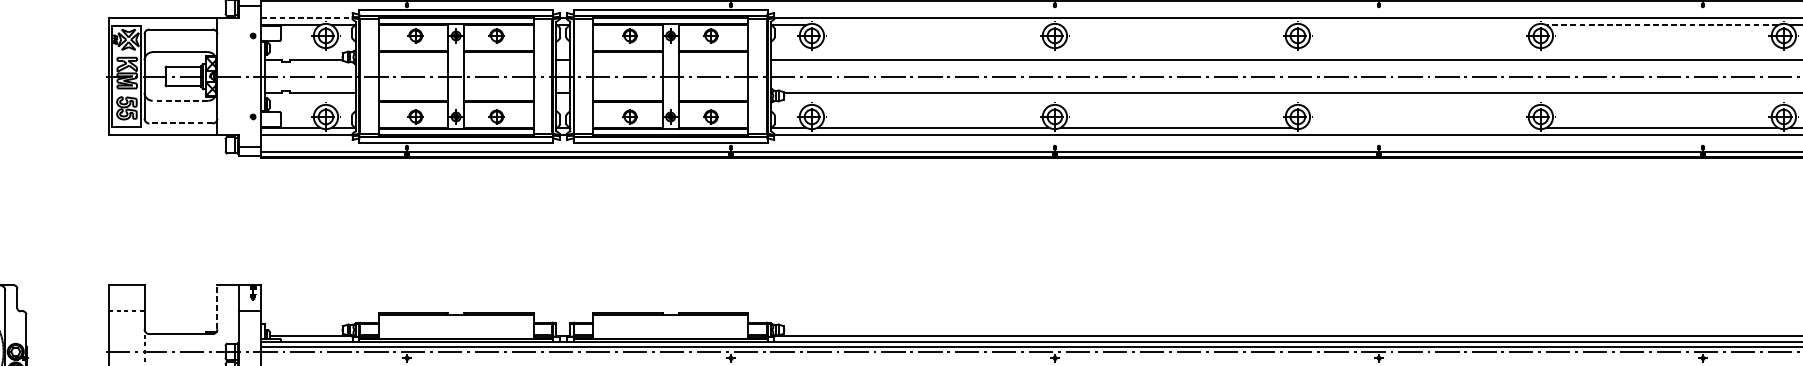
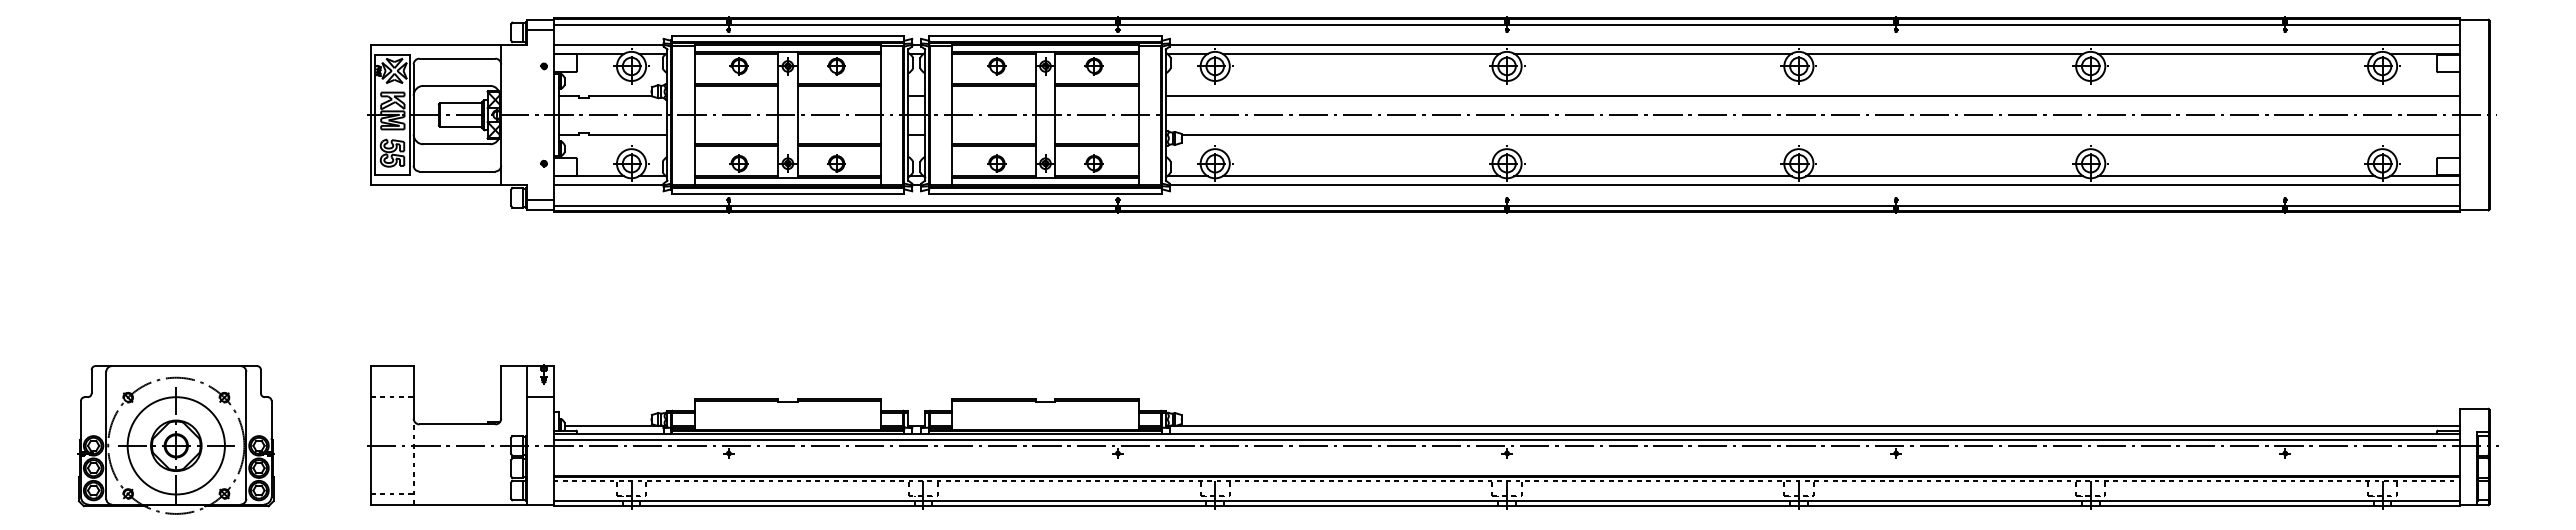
line: (306, 18) -> (608, 45), dashed -> solid
line: (932, 25) -> (1360, 53), added
line: (1176, 25) -> (1652, 53), added
line: (1419, 25) -> (1944, 53), added
line: (1662, 25) -> (2236, 53), dashed -> solid
line: (180, 100) -> (456, 144), dashed -> solid
line: (181, 123) -> (457, 171), dashed -> solid
line: (1419, 127) -> (1944, 176), added
line: (217, 306) -> (501, 391), dashed -> solid

